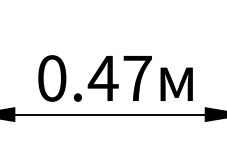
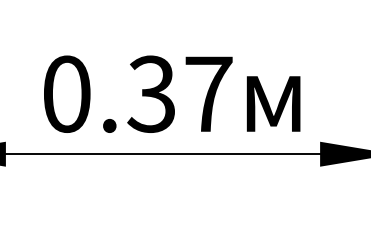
text: (102, 78) -> (150, 94), 0.47 -> 0.37

